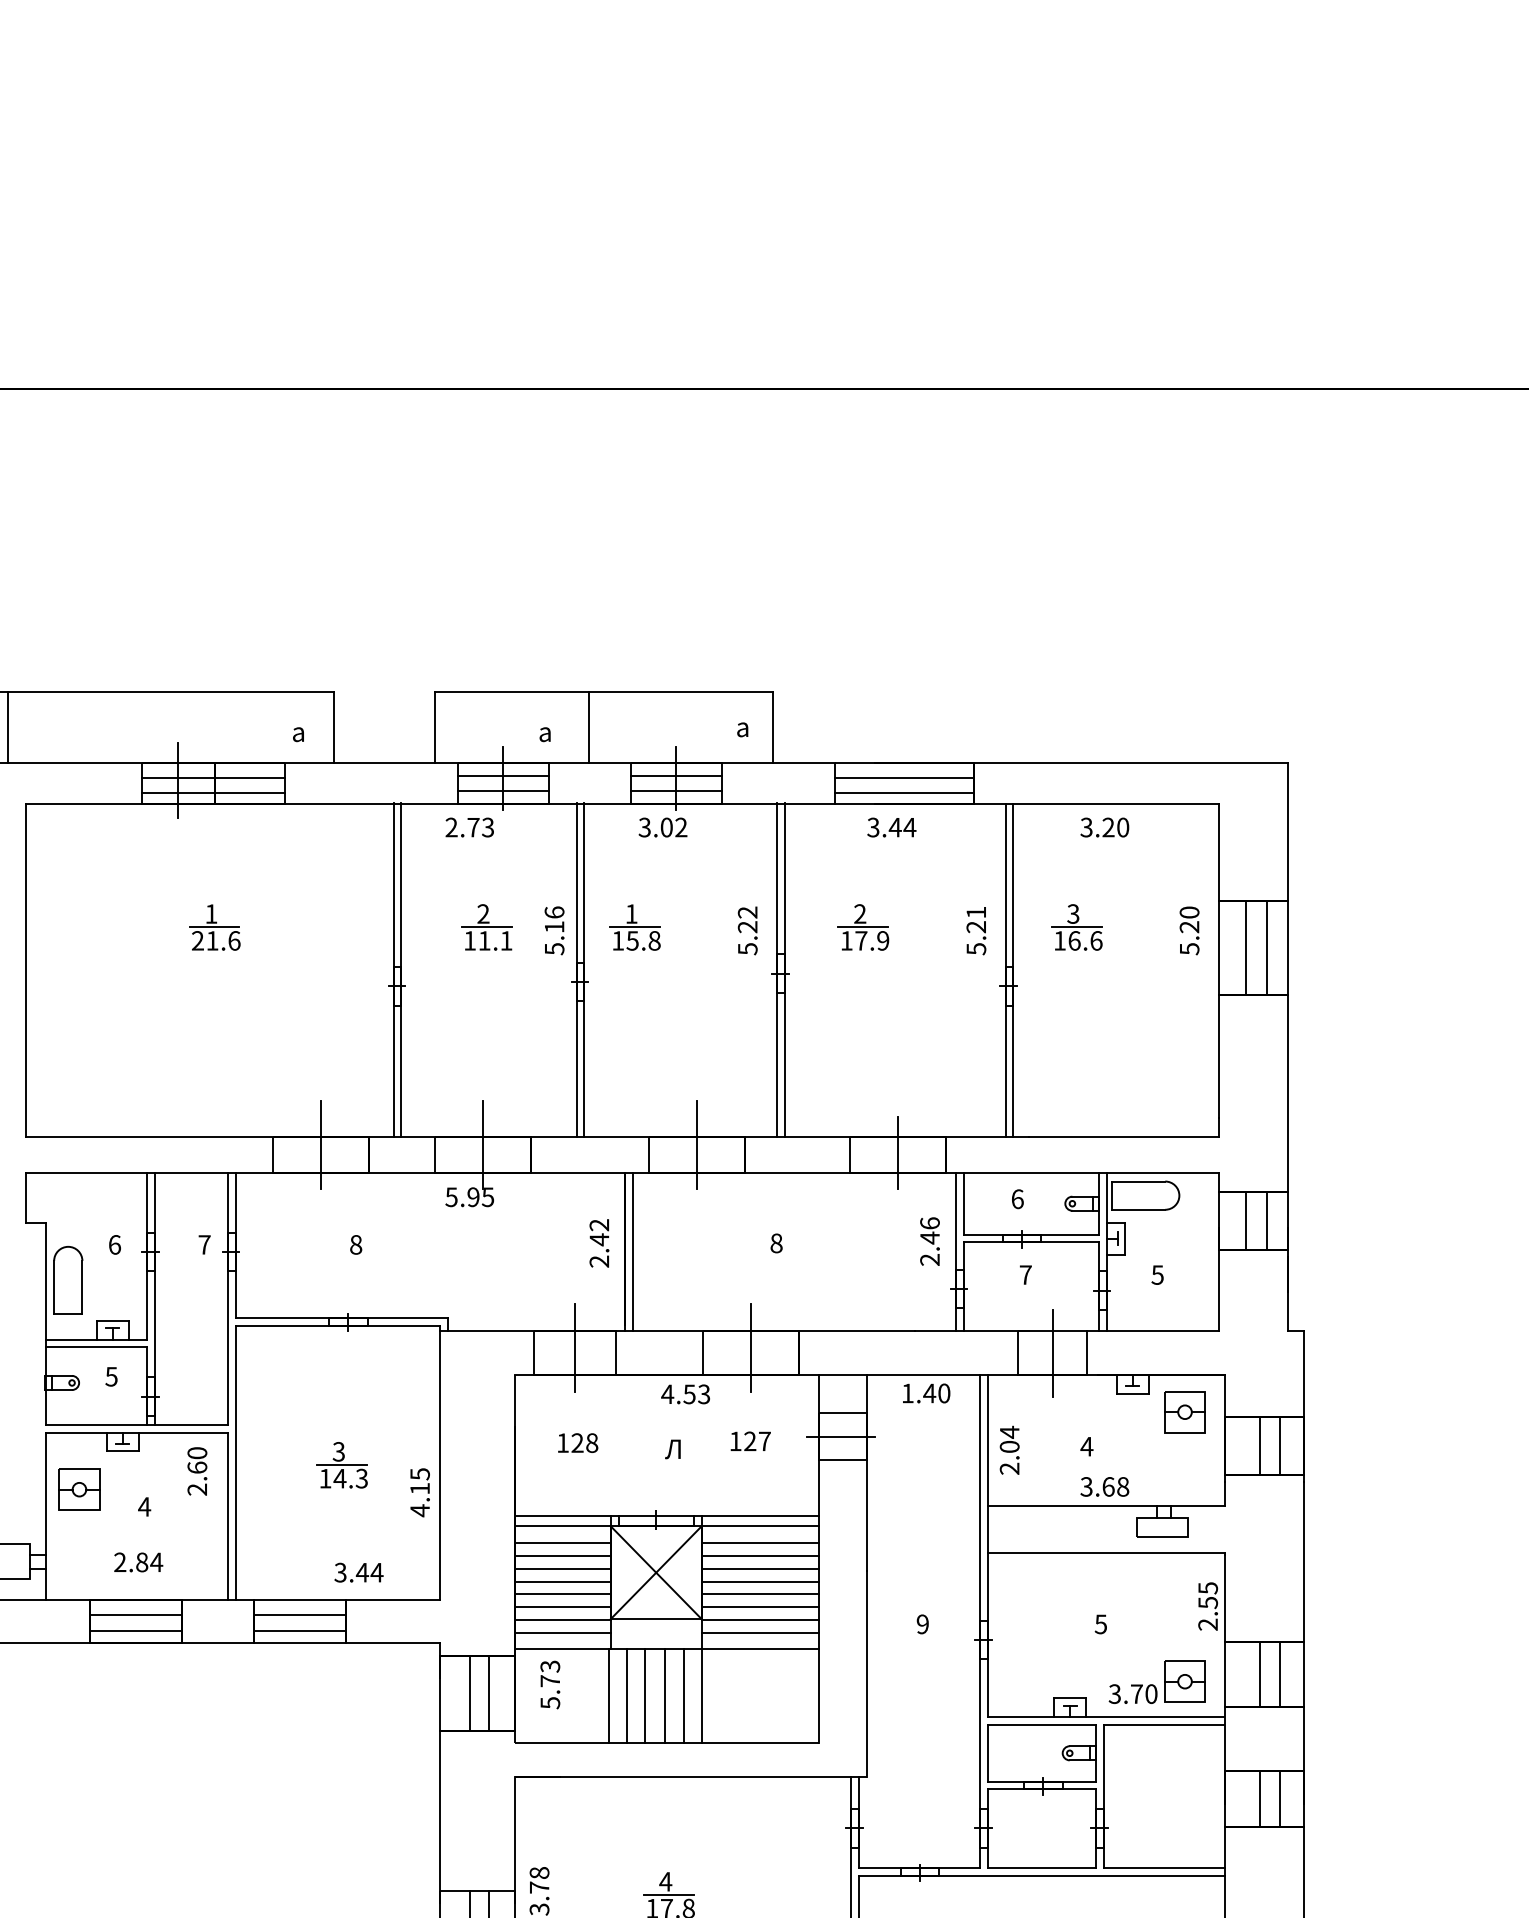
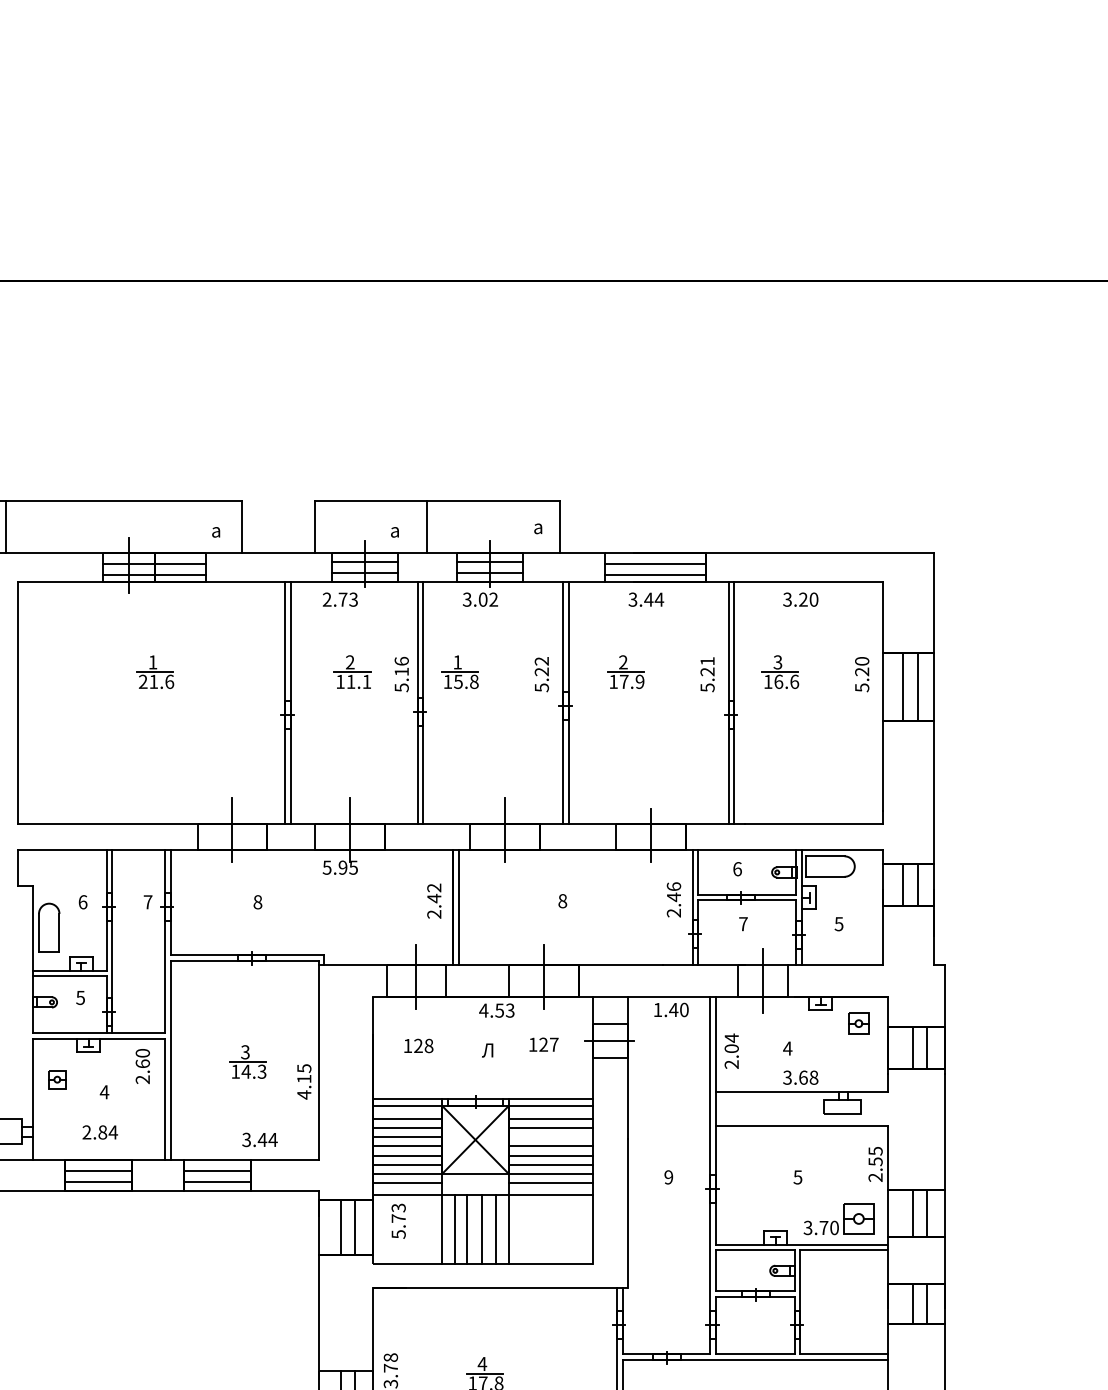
part: (1184, 1412) -> (858, 1023), size x0.7
part: (79, 1489) -> (57, 1079), size x0.6
line: (759, 1568) -> (550, 1136), removed

